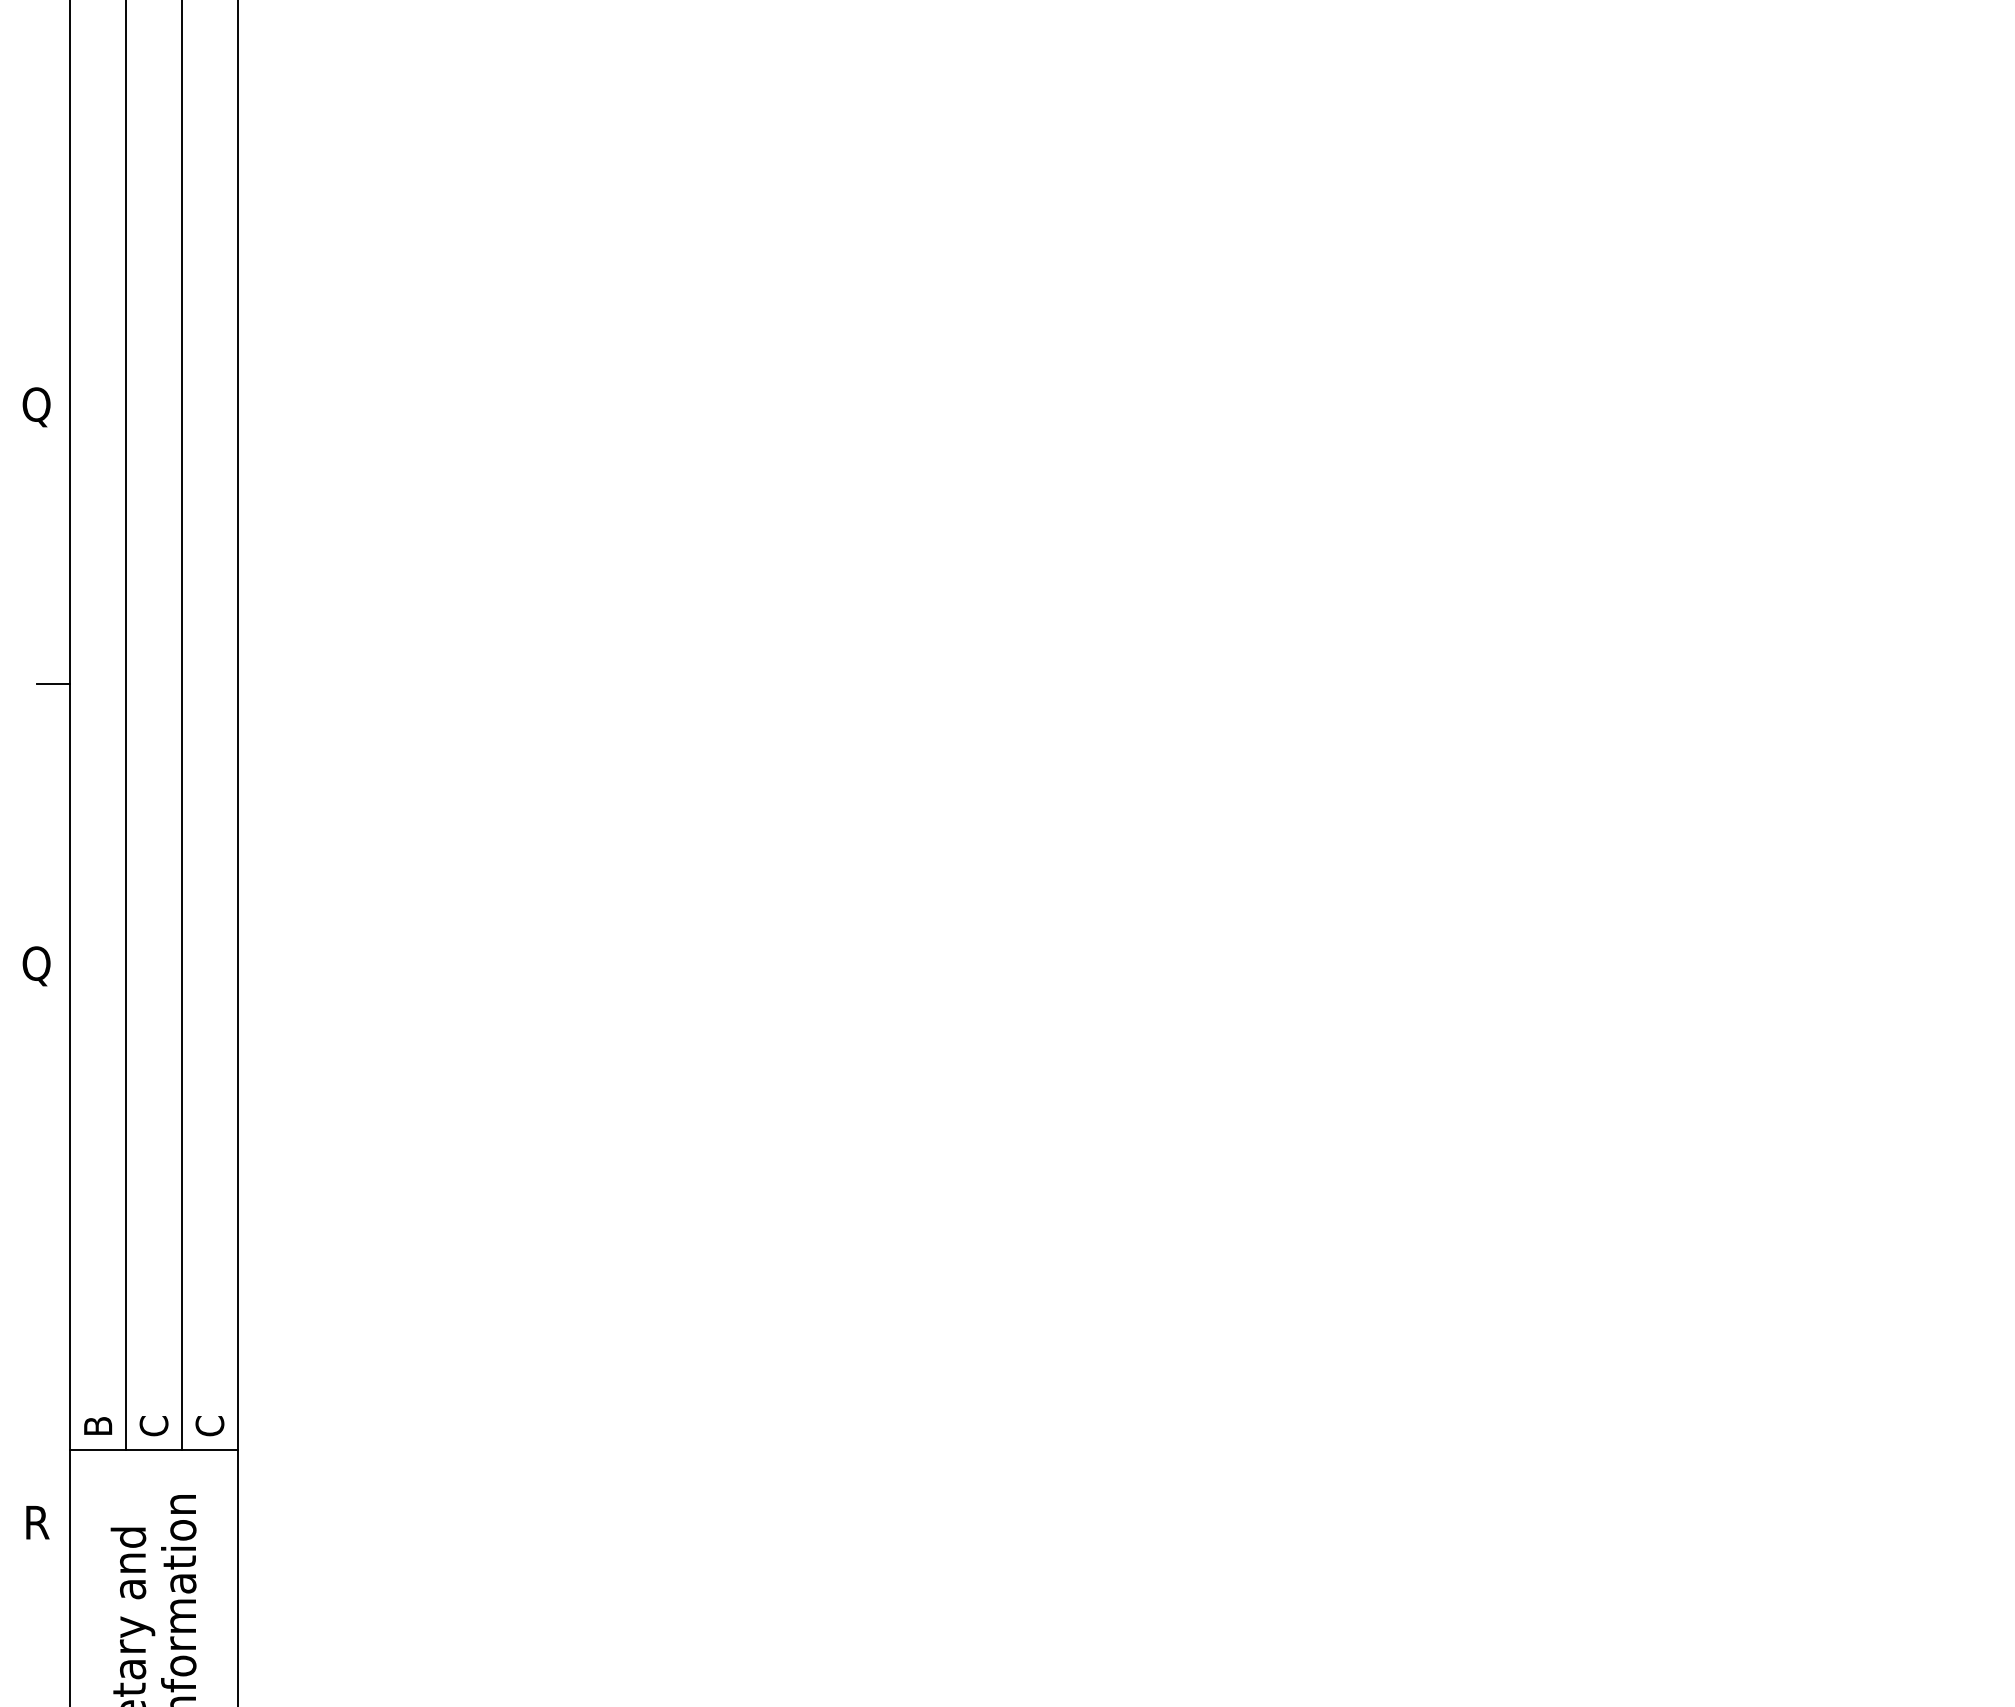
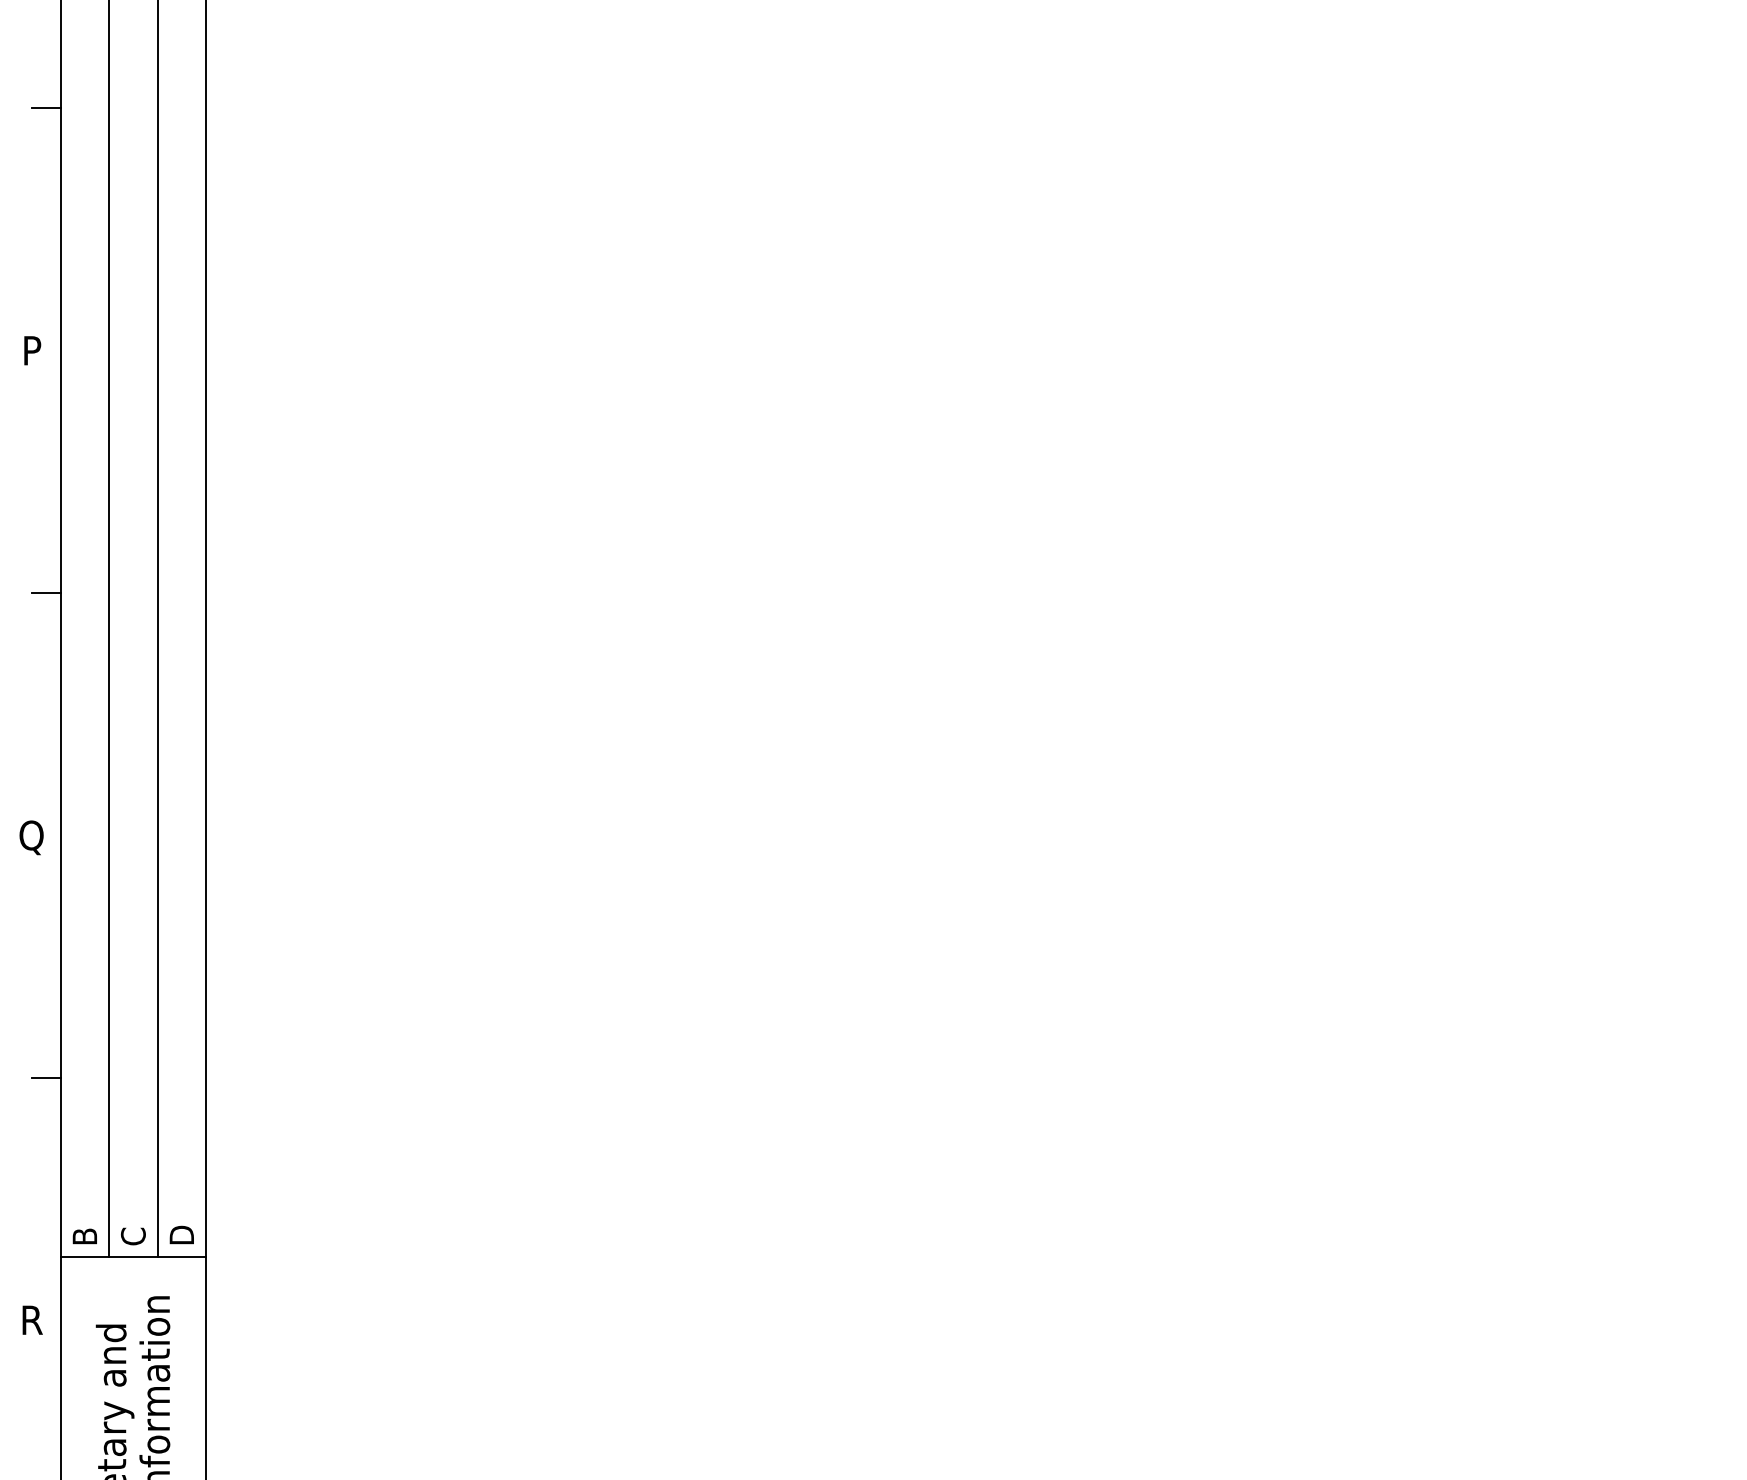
line: (52, 125) -> (45, 108), added
text: (36, 406) -> (31, 352), Q -> P
line: (52, 1242) -> (45, 1077), added
text: (209, 1424) -> (181, 1235), C -> D

